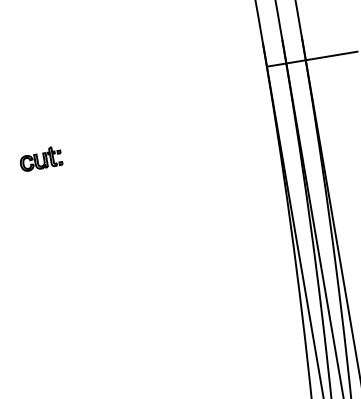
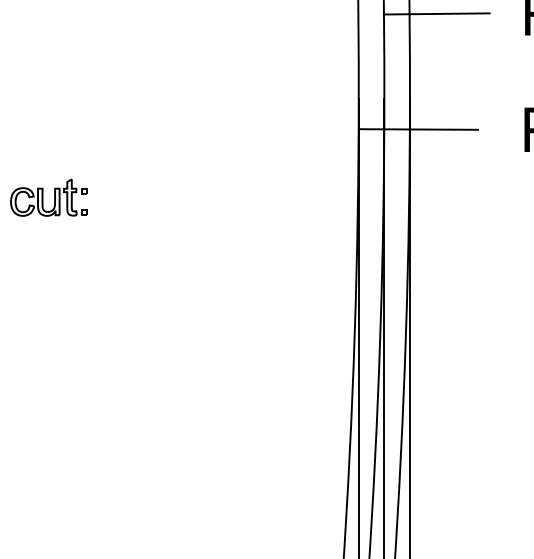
part: (40, 158) -> (48, 197), size x1.43

